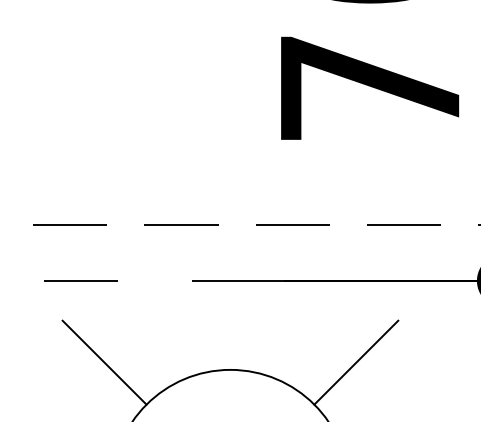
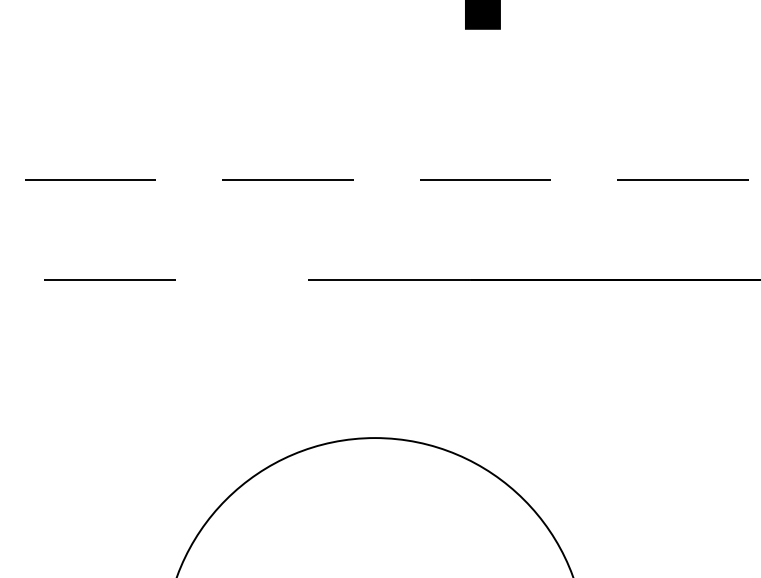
line: (104, 362) -> (151, 424), removed
line: (356, 362) -> (598, 424), removed

